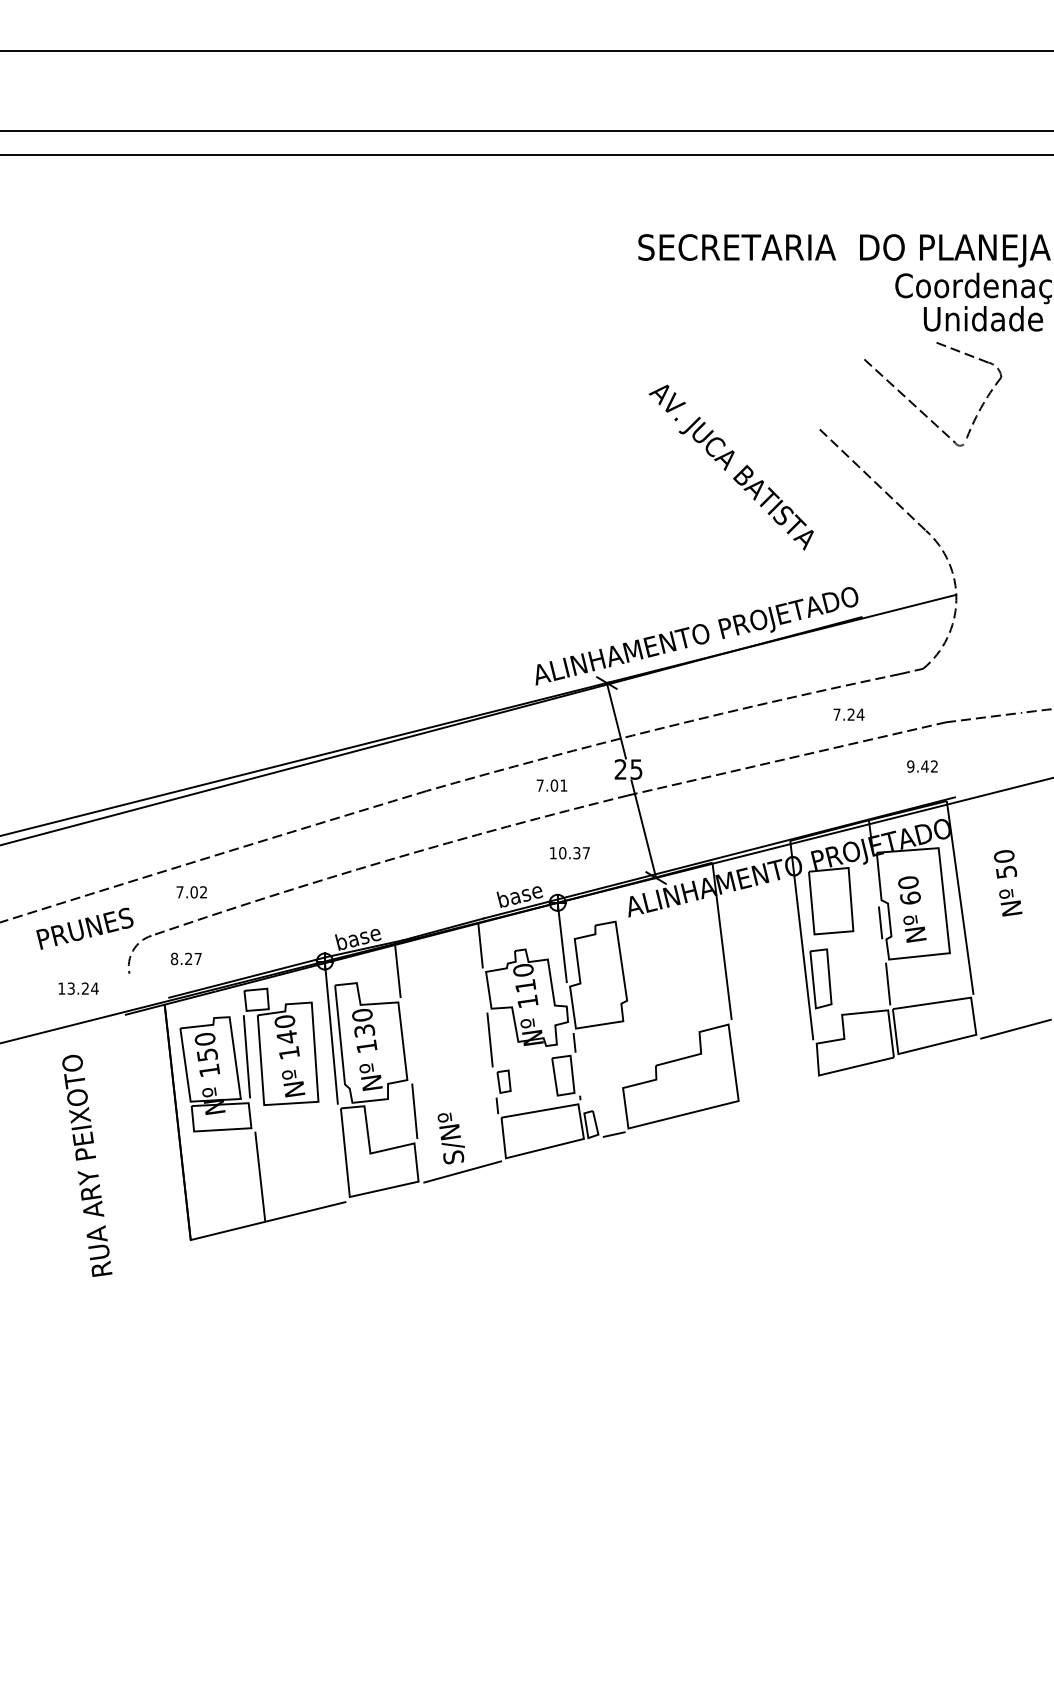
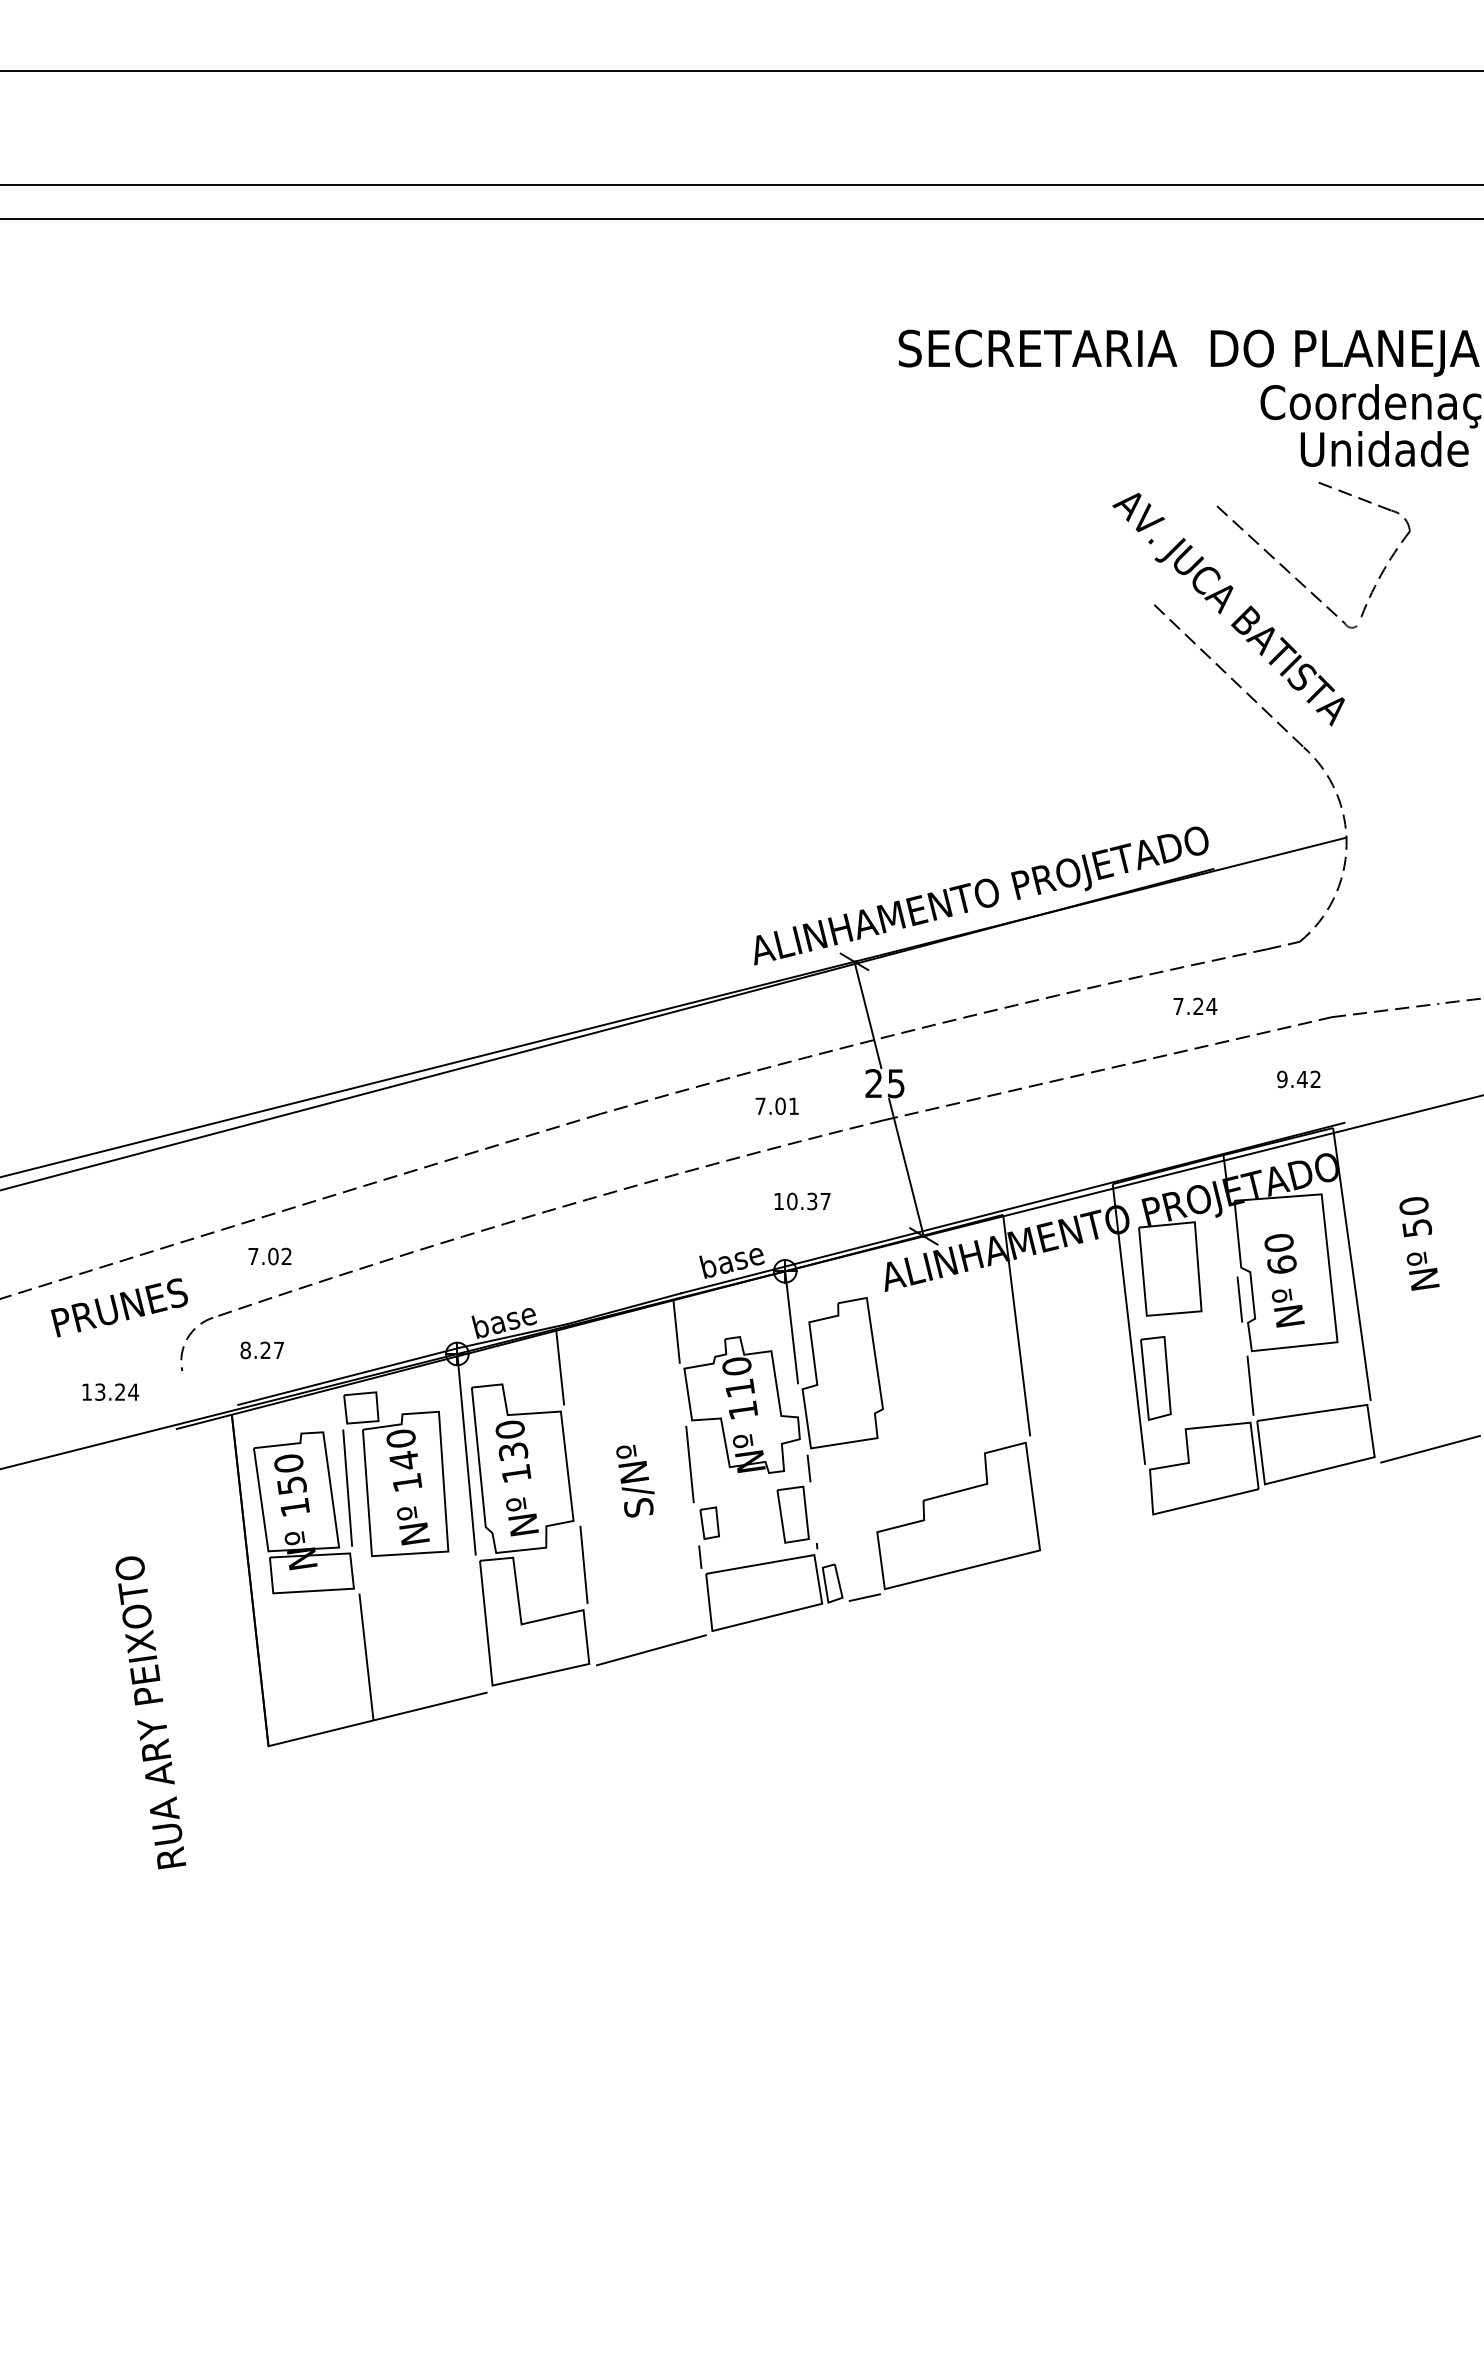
text: (731, 467) -> (1228, 609), moved
text: (451, 1138) -> (635, 1480), moved
text: (87, 1165) -> (150, 1712), moved

